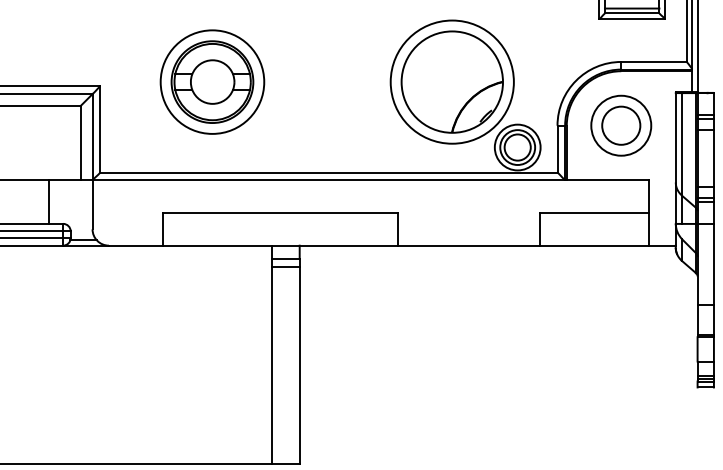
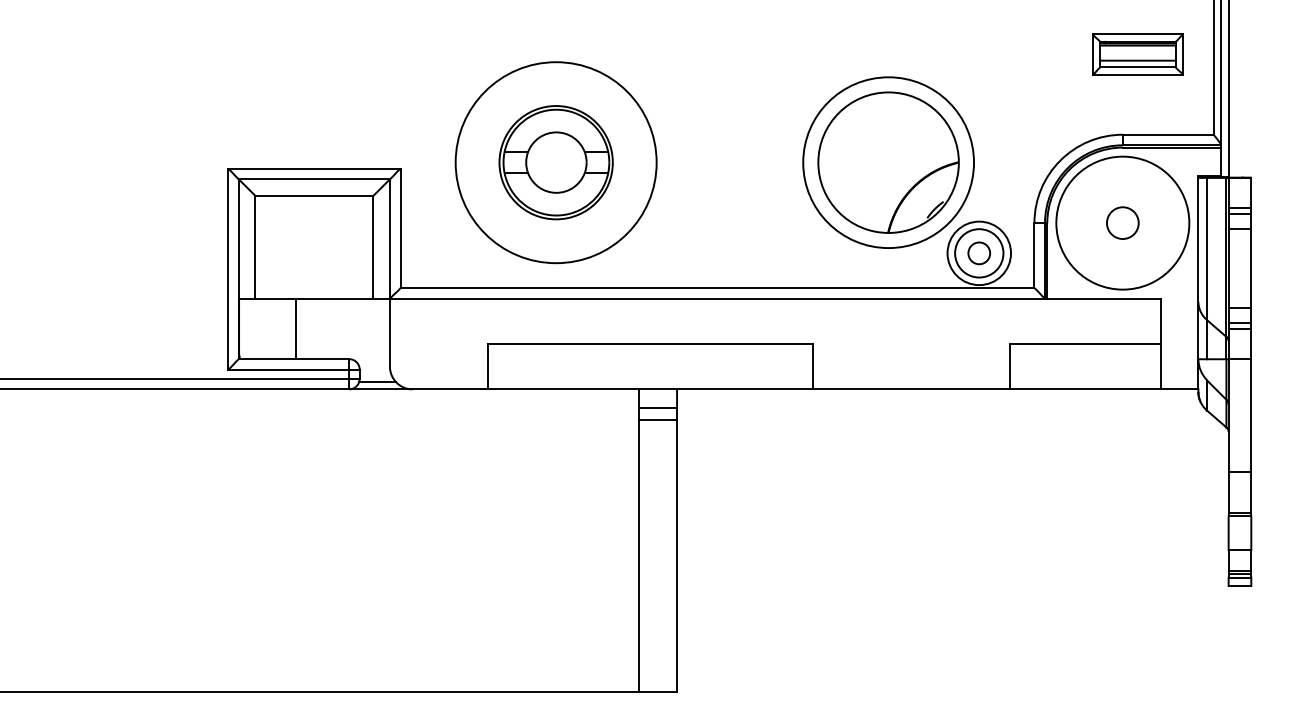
circle: (211, 81) -> (555, 162), size x1.4
circle: (621, 125) -> (1122, 222), size x0.6
circle: (621, 125) -> (1122, 222), size x1.6
circle: (517, 147) -> (979, 253), size x0.6
line: (48, 201) -> (295, 328), moved

